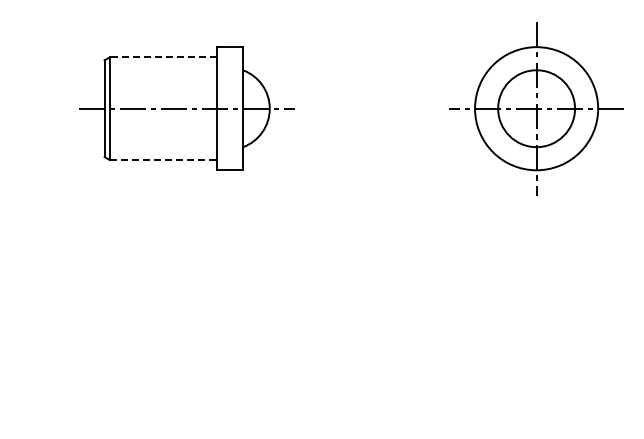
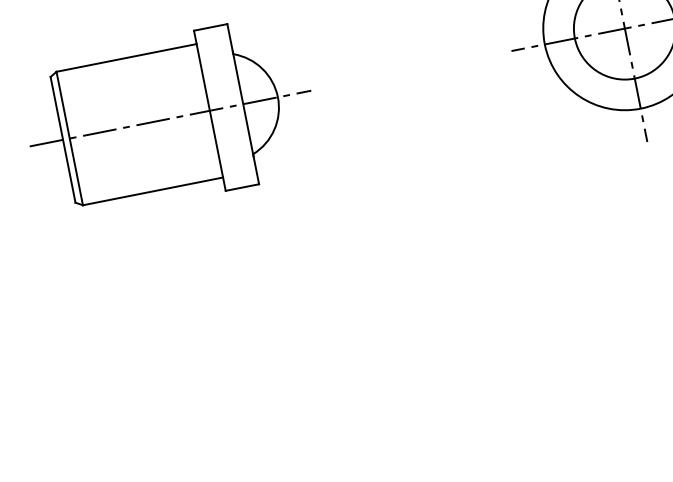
line: (163, 57) -> (126, 58), dashed -> solid
line: (163, 160) -> (152, 192), dashed -> solid

